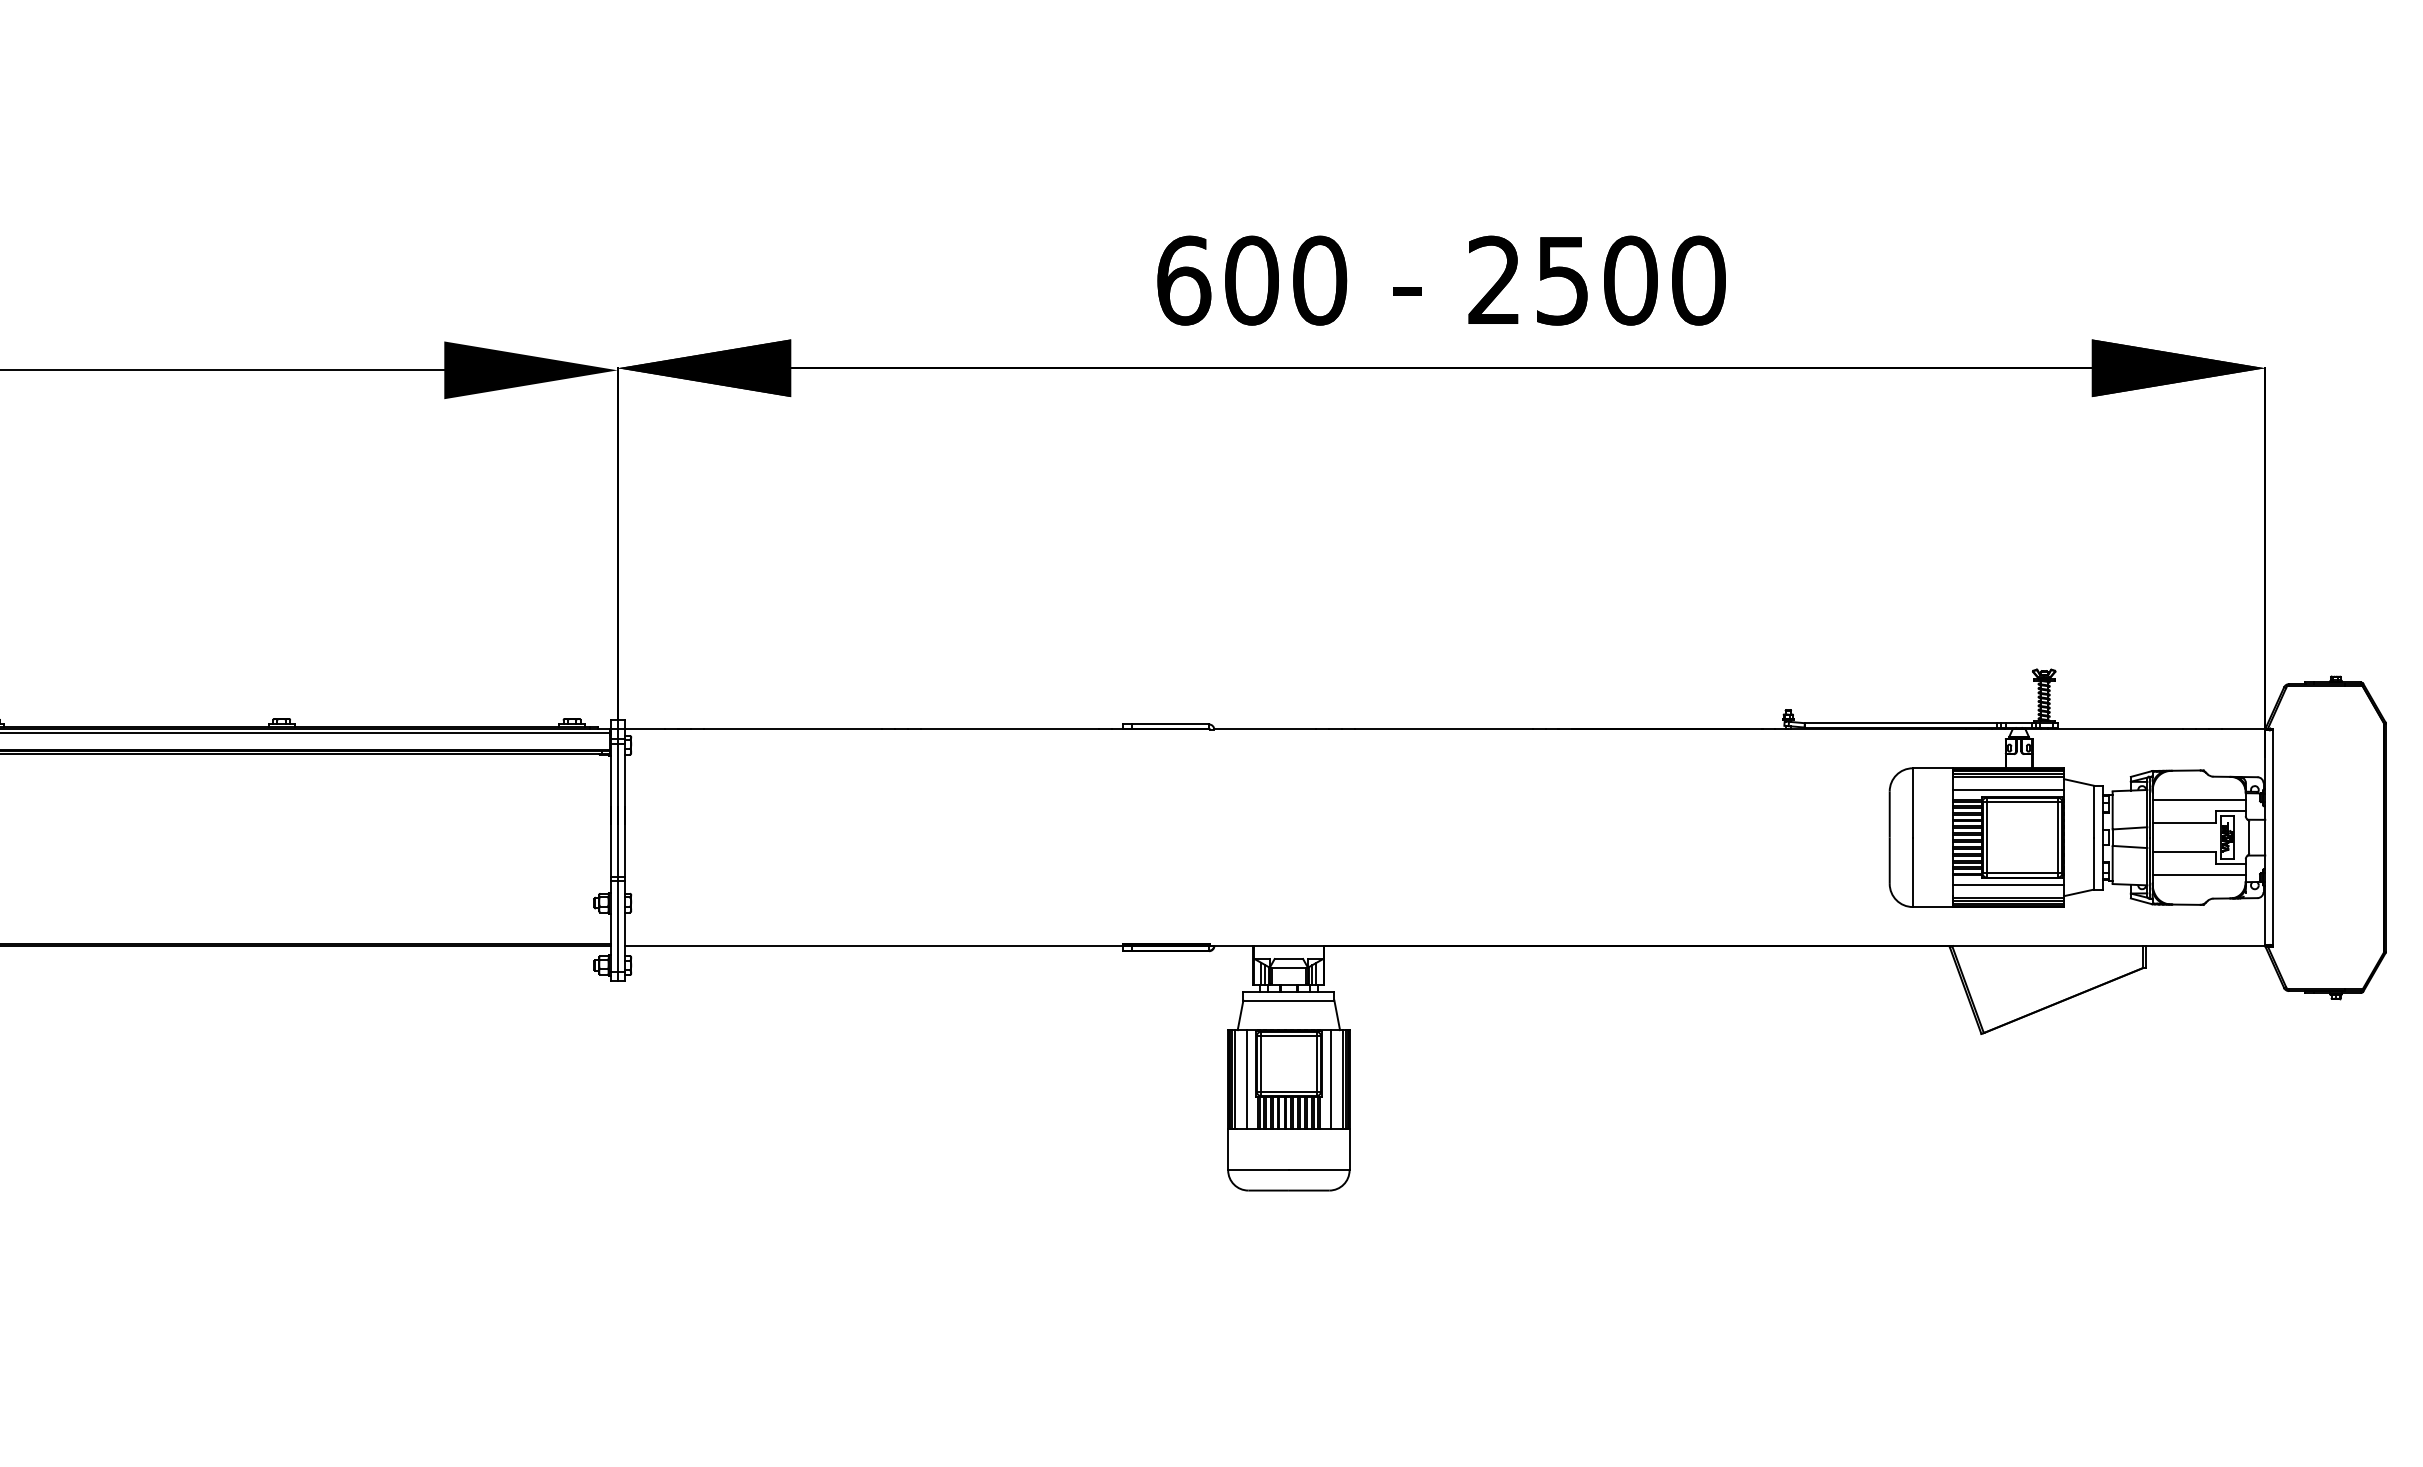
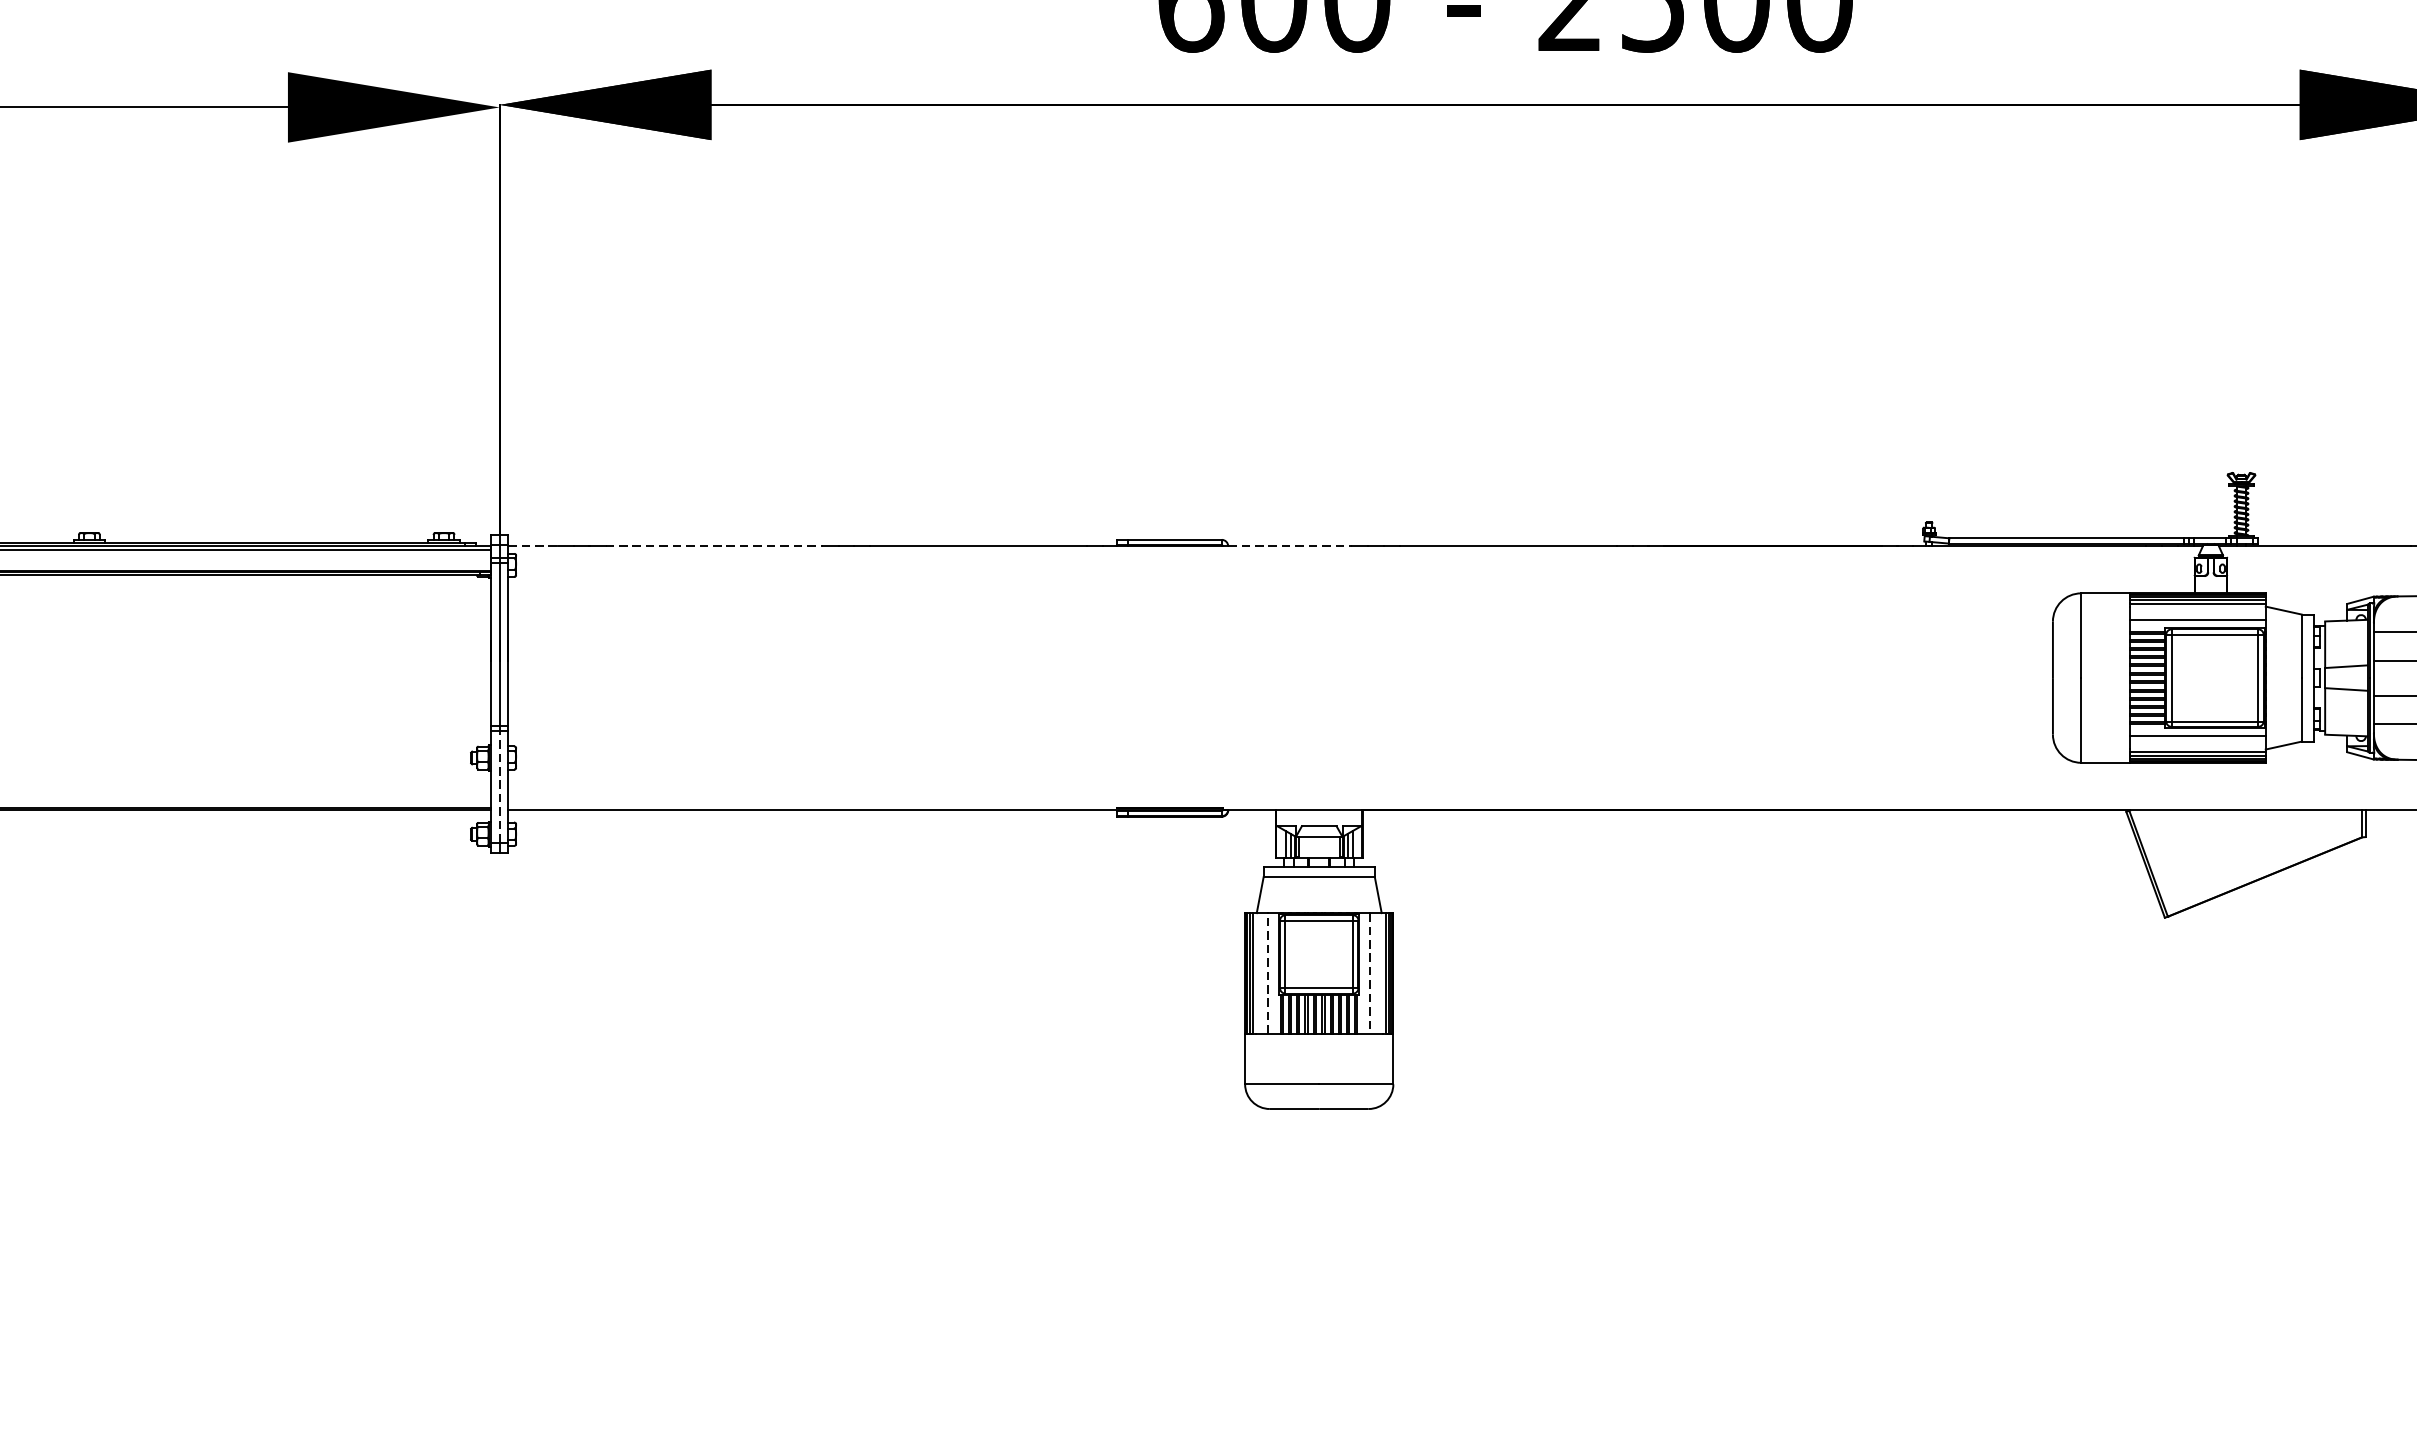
line: (645, 729) -> (533, 546), solid -> dashed
line: (793, 729) -> (714, 546), solid -> dashed
line: (1265, 729) -> (1290, 546), solid -> dashed
line: (617, 926) -> (499, 786), solid -> dashed
line: (1247, 1079) -> (1268, 973), solid -> dashed
line: (1330, 1080) -> (1370, 974), solid -> dashed

